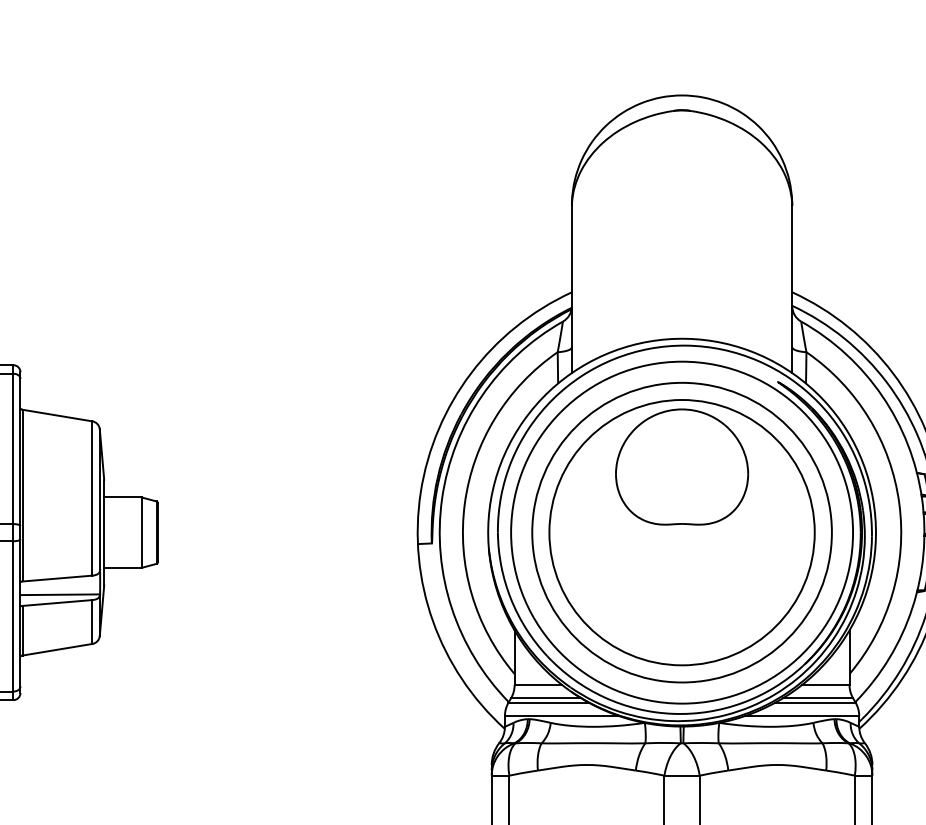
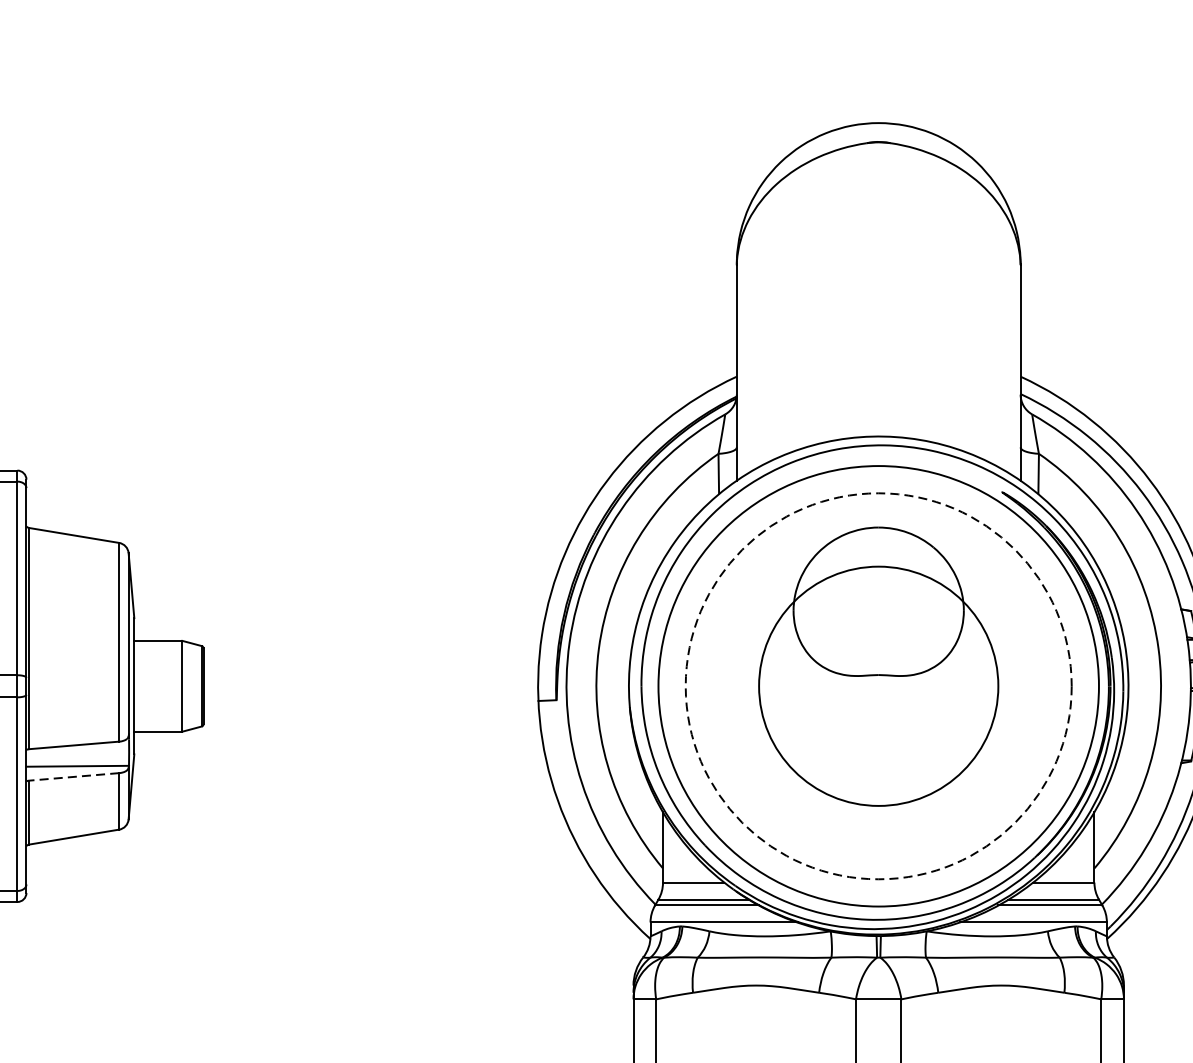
circle: (681, 532) -> (877, 686), size x0.7
circle: (681, 532) -> (877, 686), solid -> dashed
line: (57, 603) -> (74, 777), solid -> dashed

